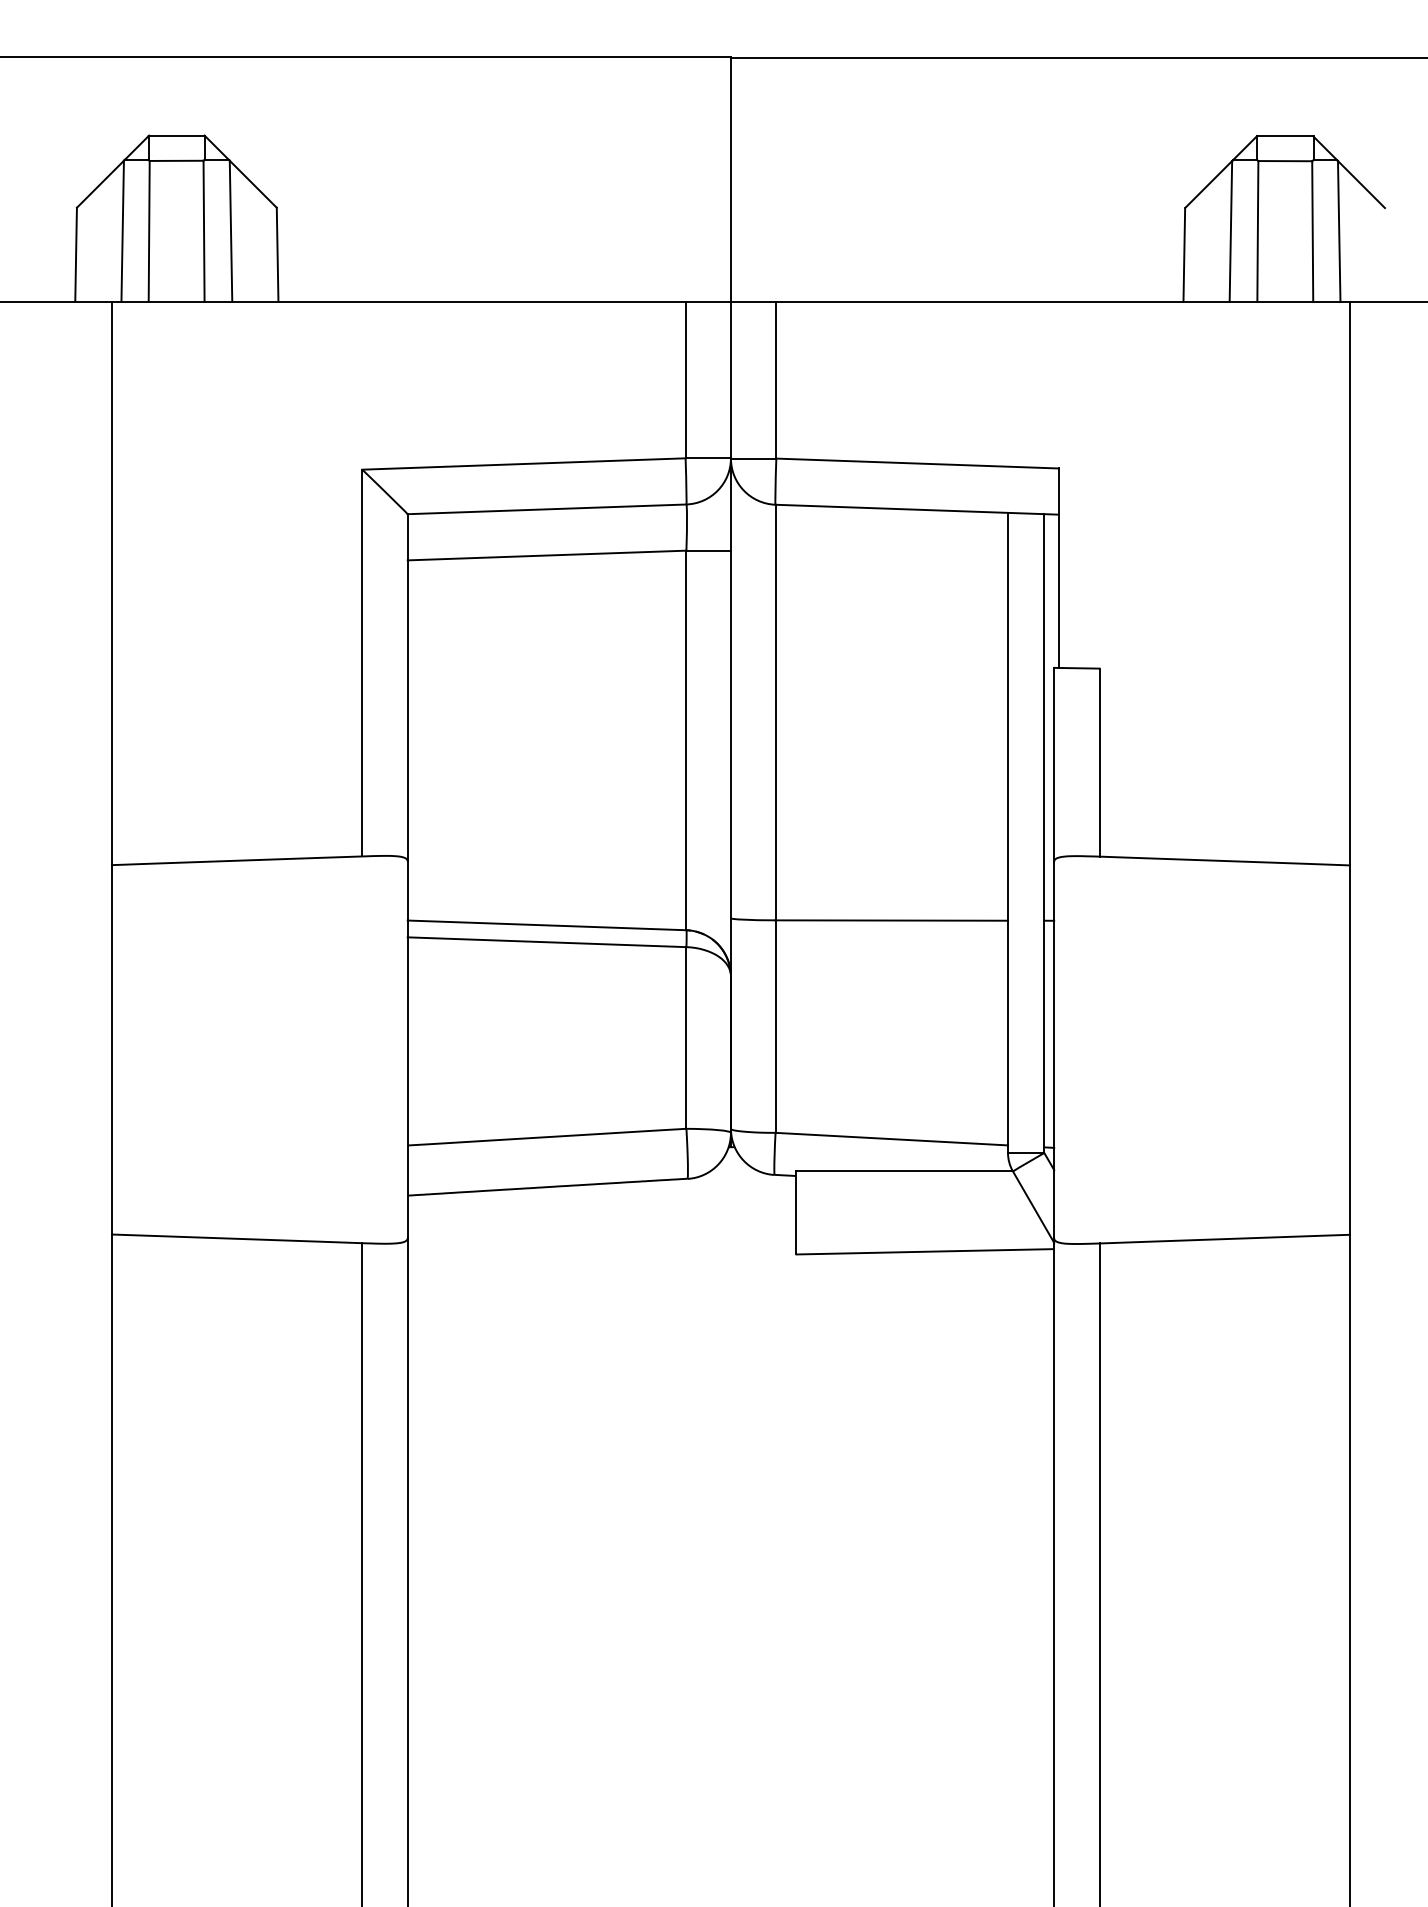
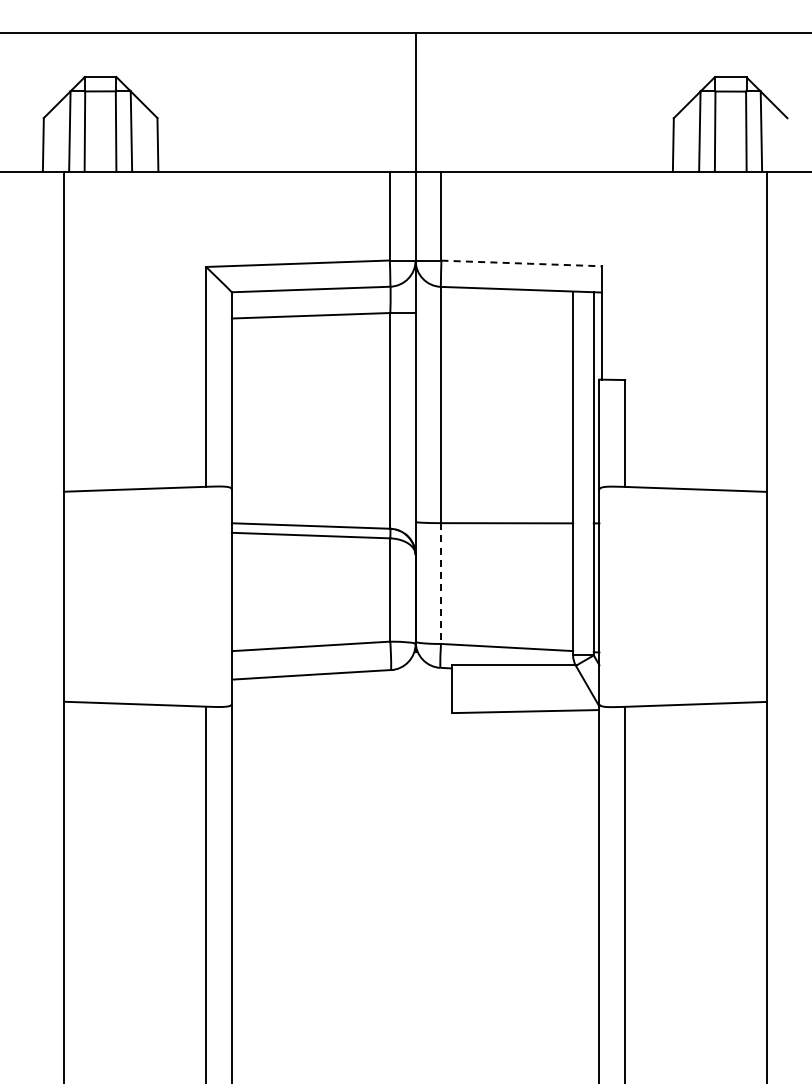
line: (918, 463) -> (522, 263), solid -> dashed
line: (776, 1028) -> (441, 584), solid -> dashed

